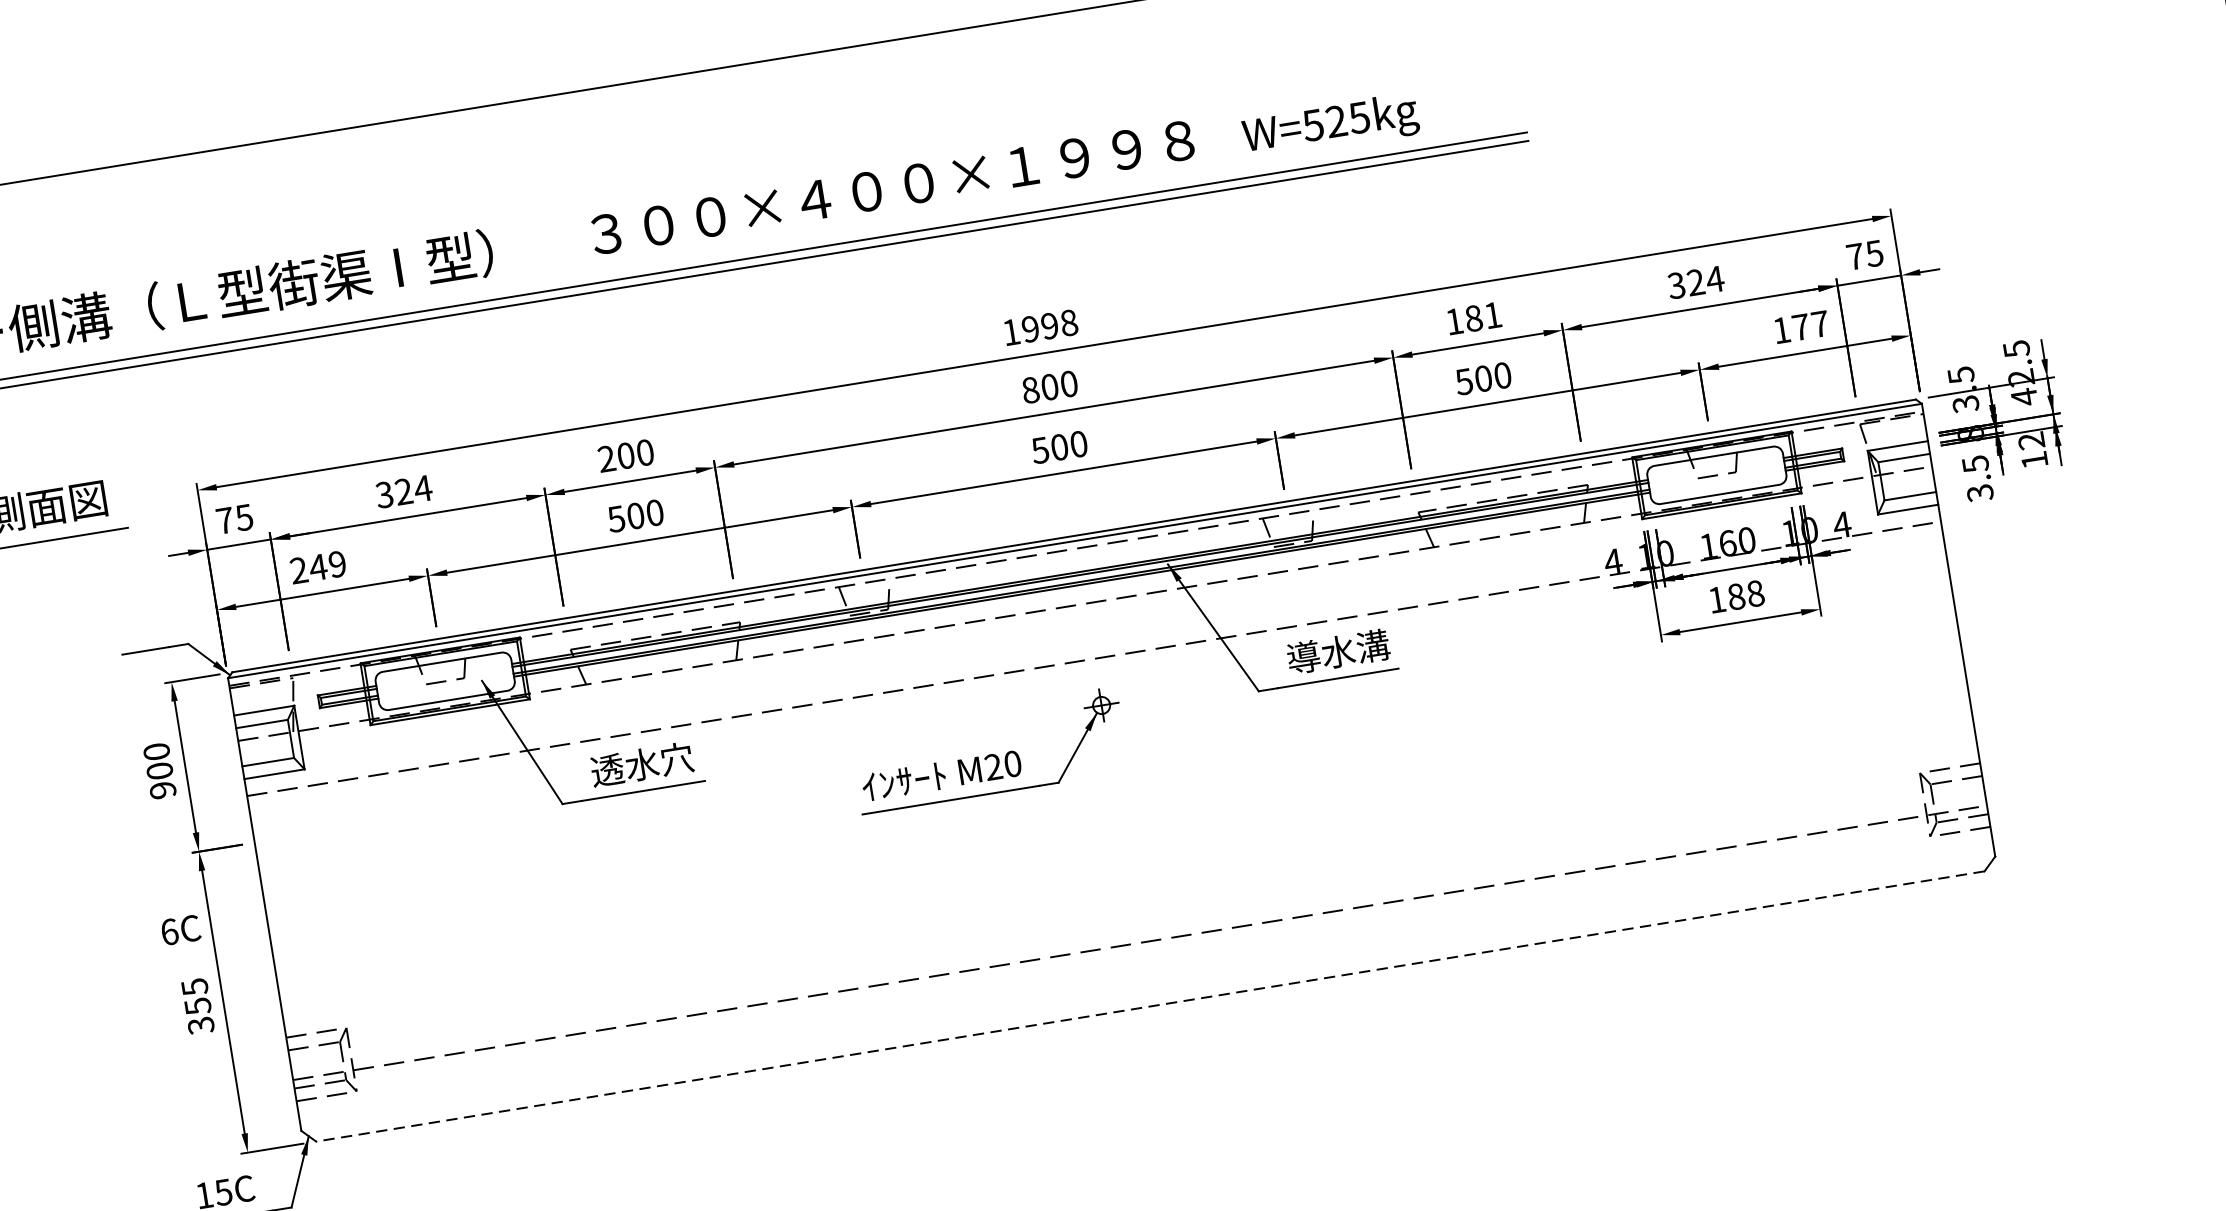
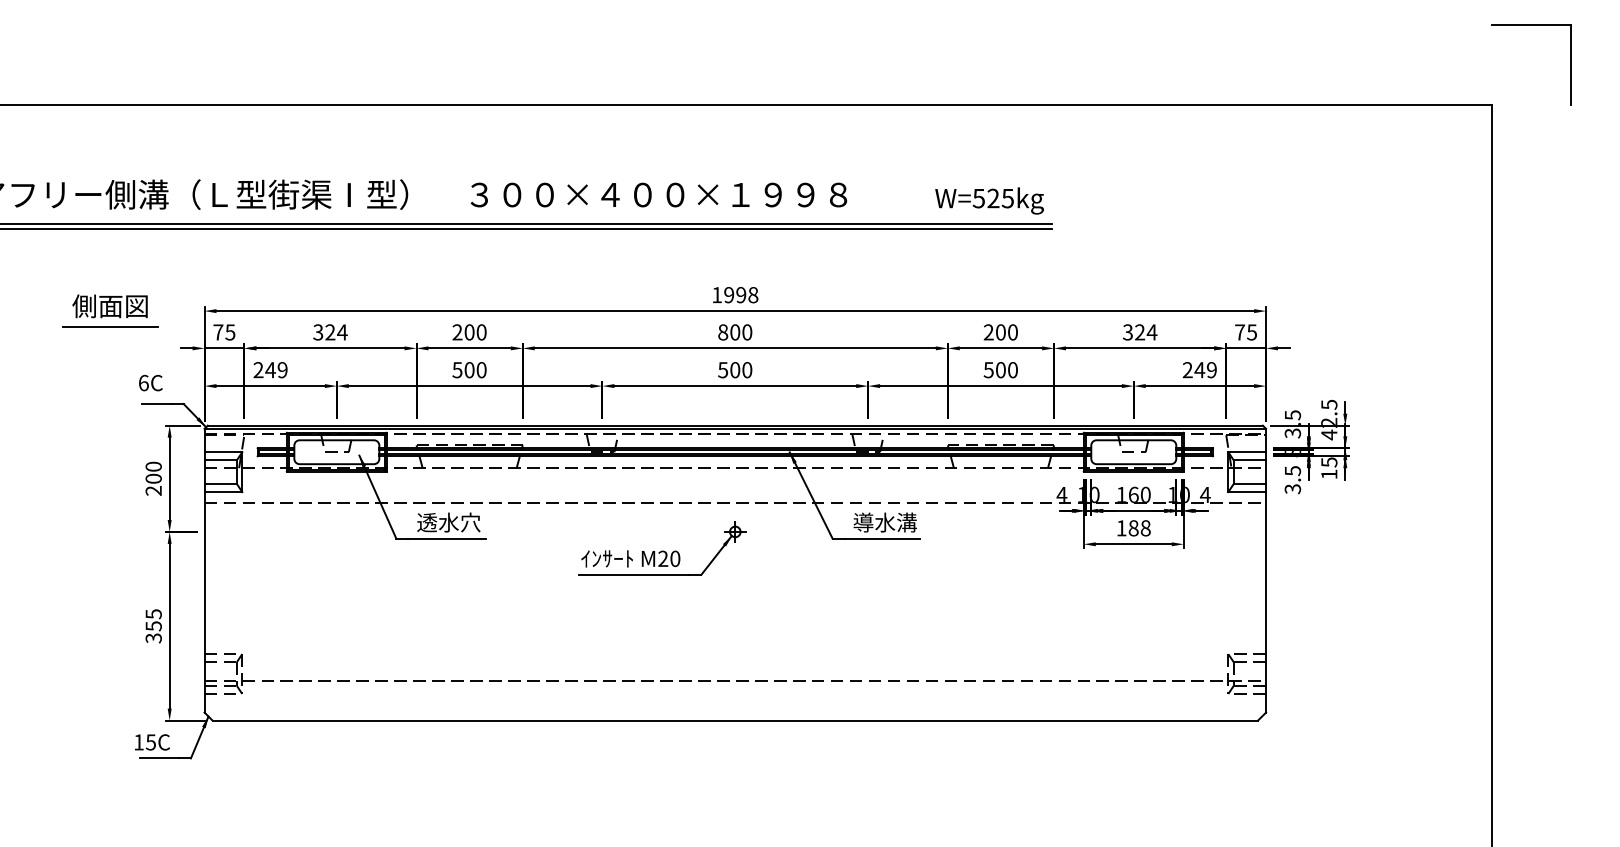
text: (1330, 125) -> (989, 200), moved
text: (1473, 318) -> (1000, 332), 181 -> 200
text: (1800, 327) -> (1199, 370), 177 -> 249
text: (2031, 441) -> (1329, 462), 12 -> 15
text: (162, 789) -> (153, 490), 900 -> 200
text: (180, 930) -> (150, 383), moved
line: (1150, 1006) -> (735, 720), dashed -> solid

